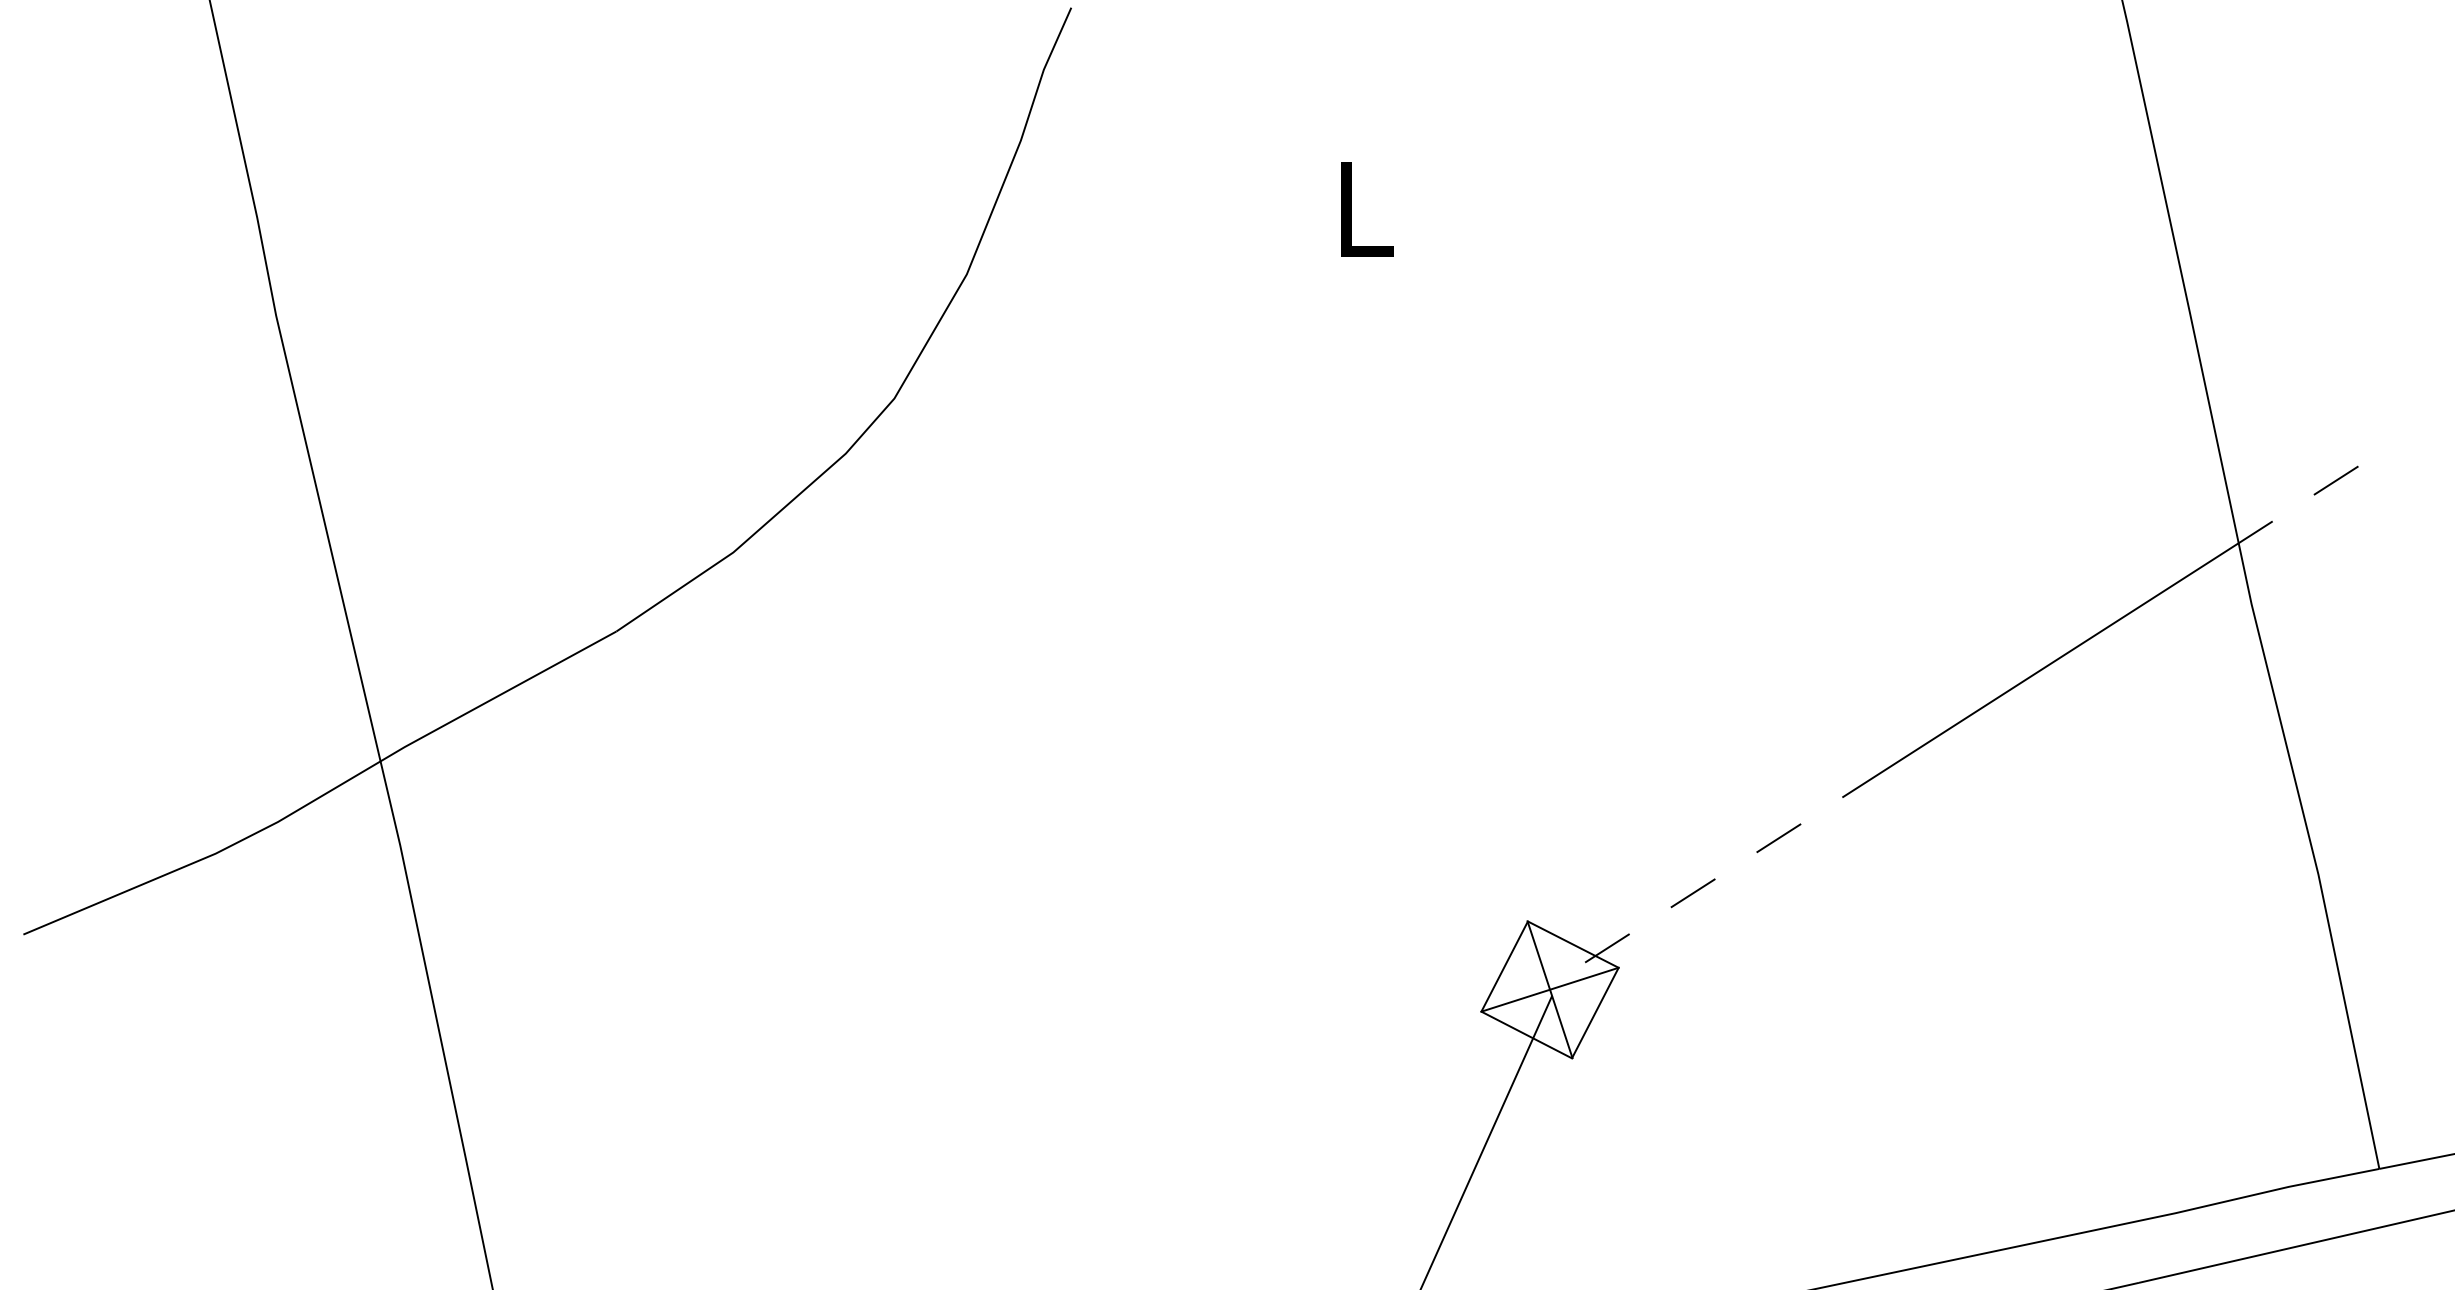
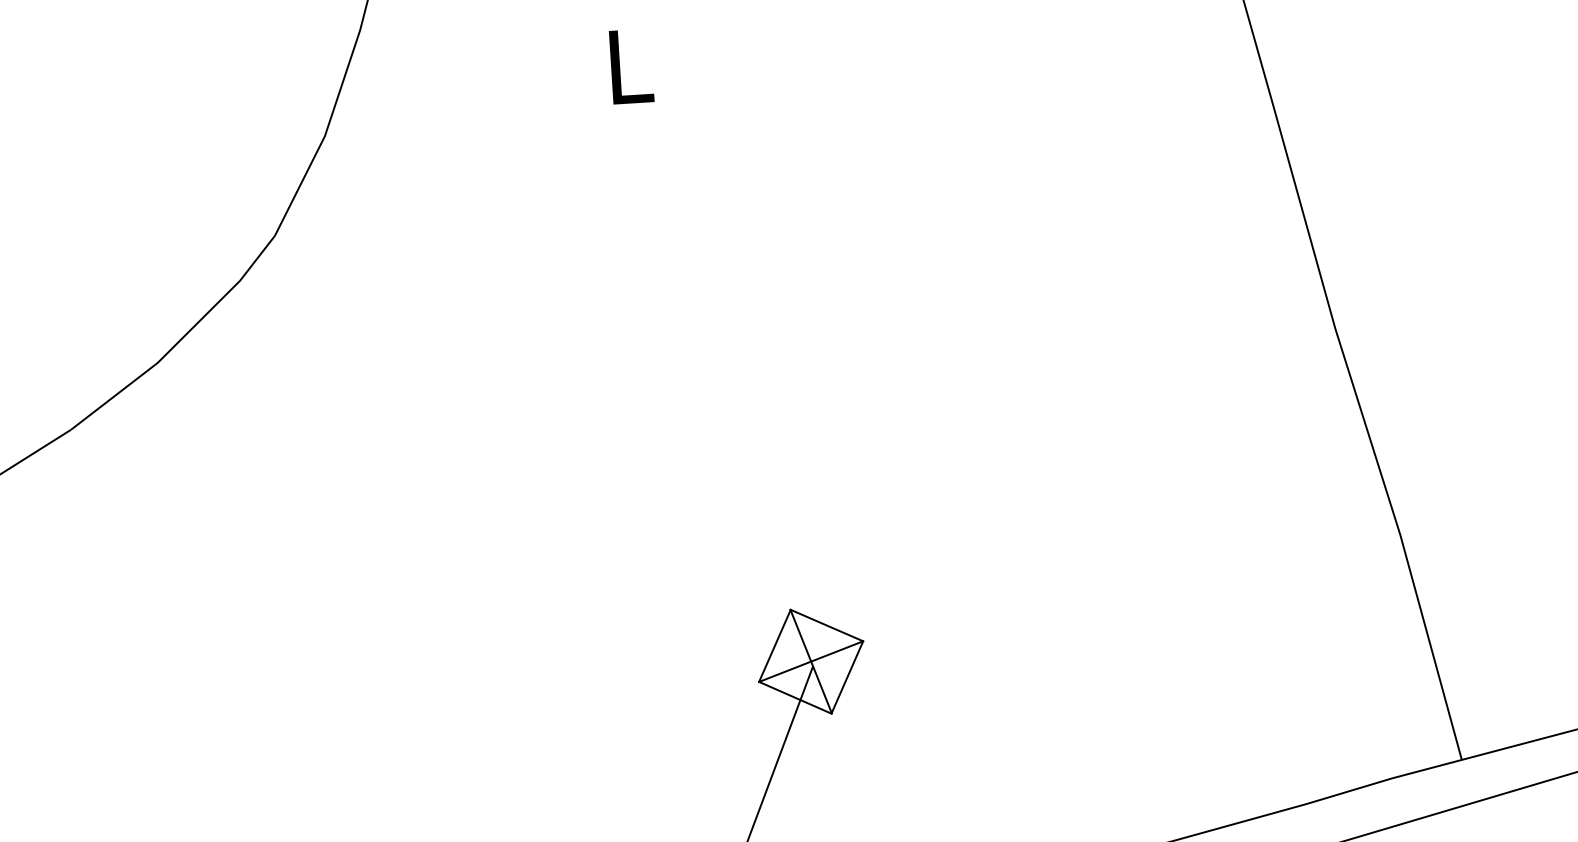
line: (2335, 480) -> (1394, 229), removed
line: (2057, 659) -> (1187, 381), removed
line: (1778, 838) -> (980, 533), removed
line: (1692, 893) -> (916, 580), removed
line: (1606, 948) -> (852, 626), removed

